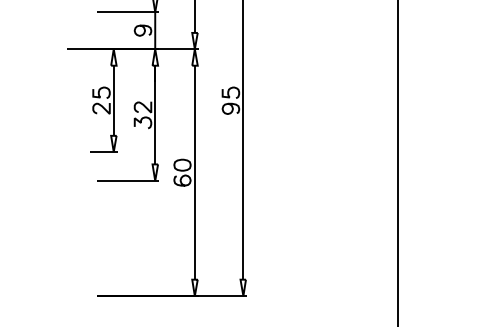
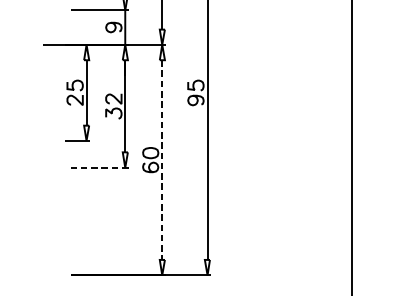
line: (194, 172) -> (161, 159), solid -> dashed
line: (128, 180) -> (100, 167), solid -> dashed

